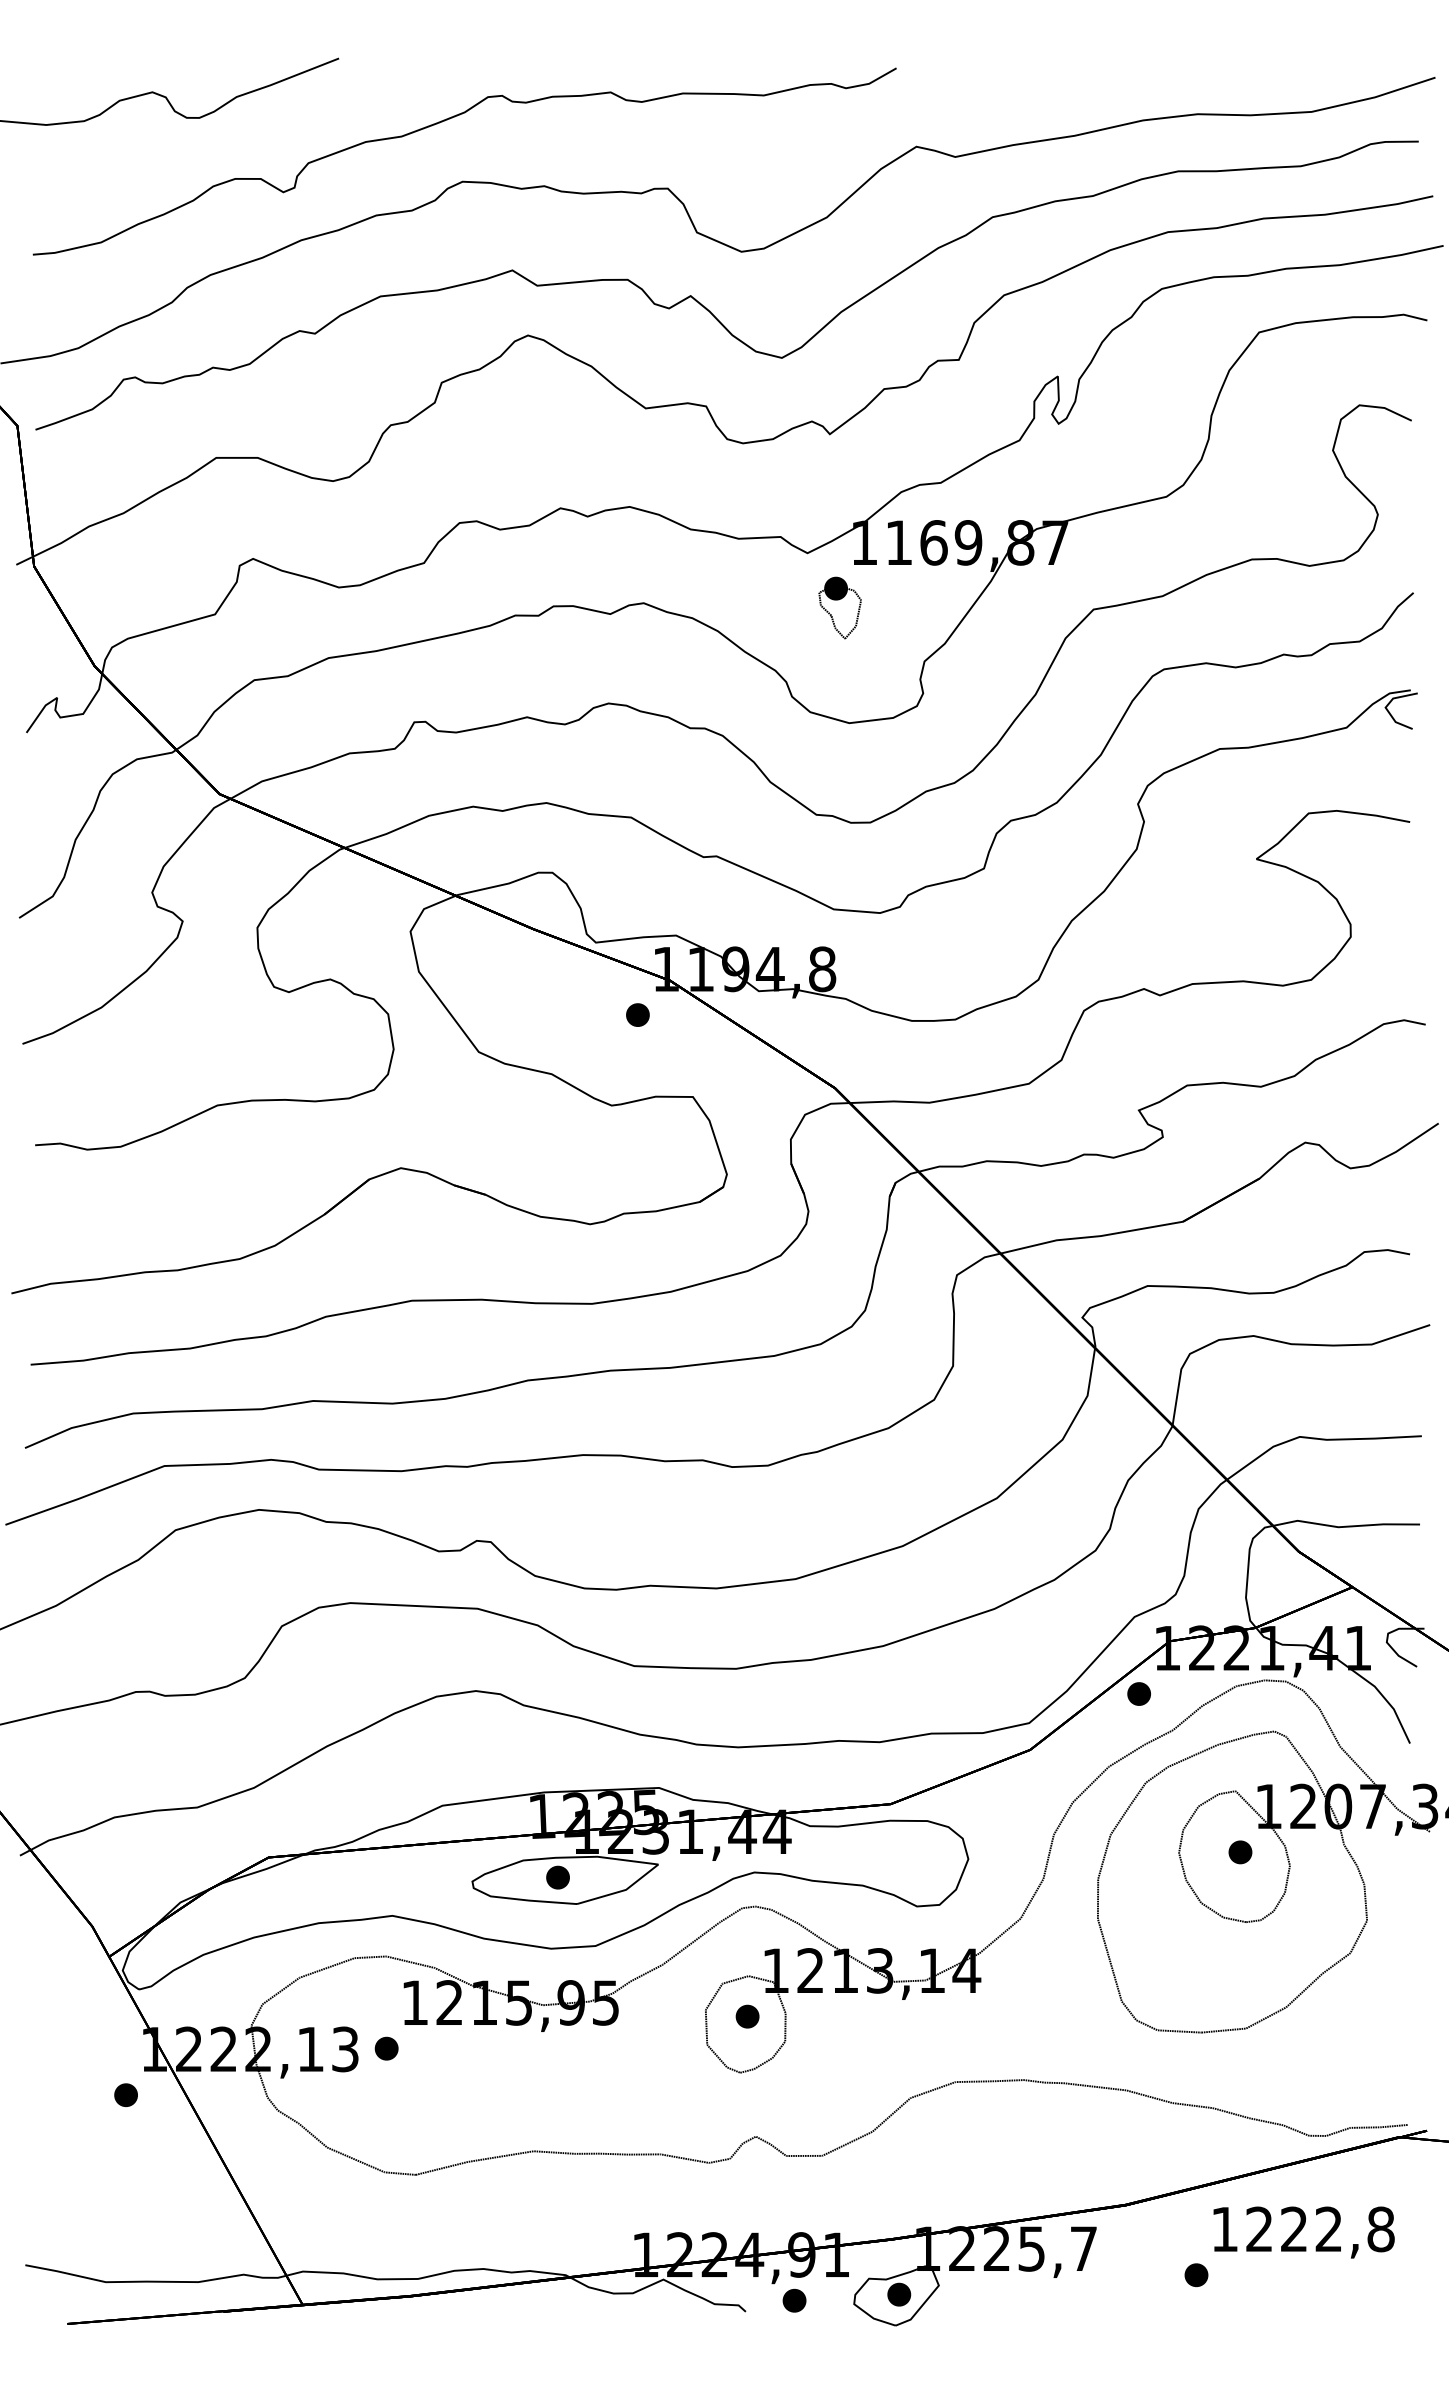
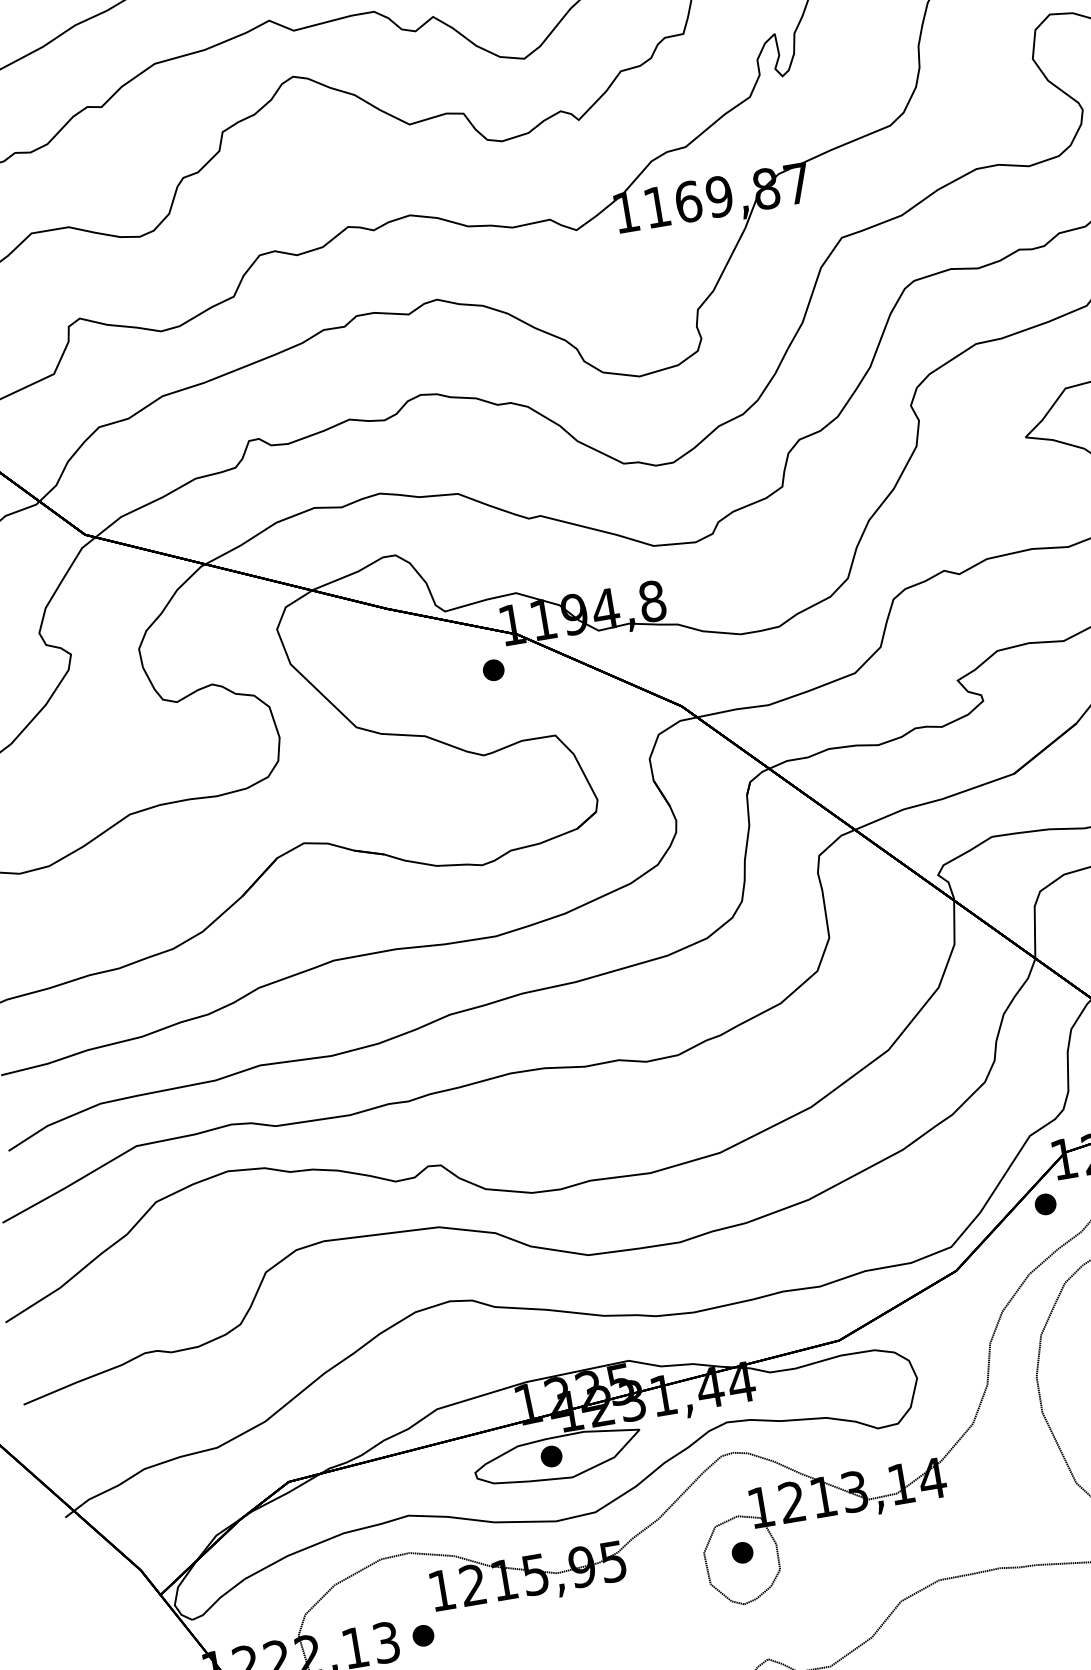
part: (839, 607) -> (613, 274), removed

